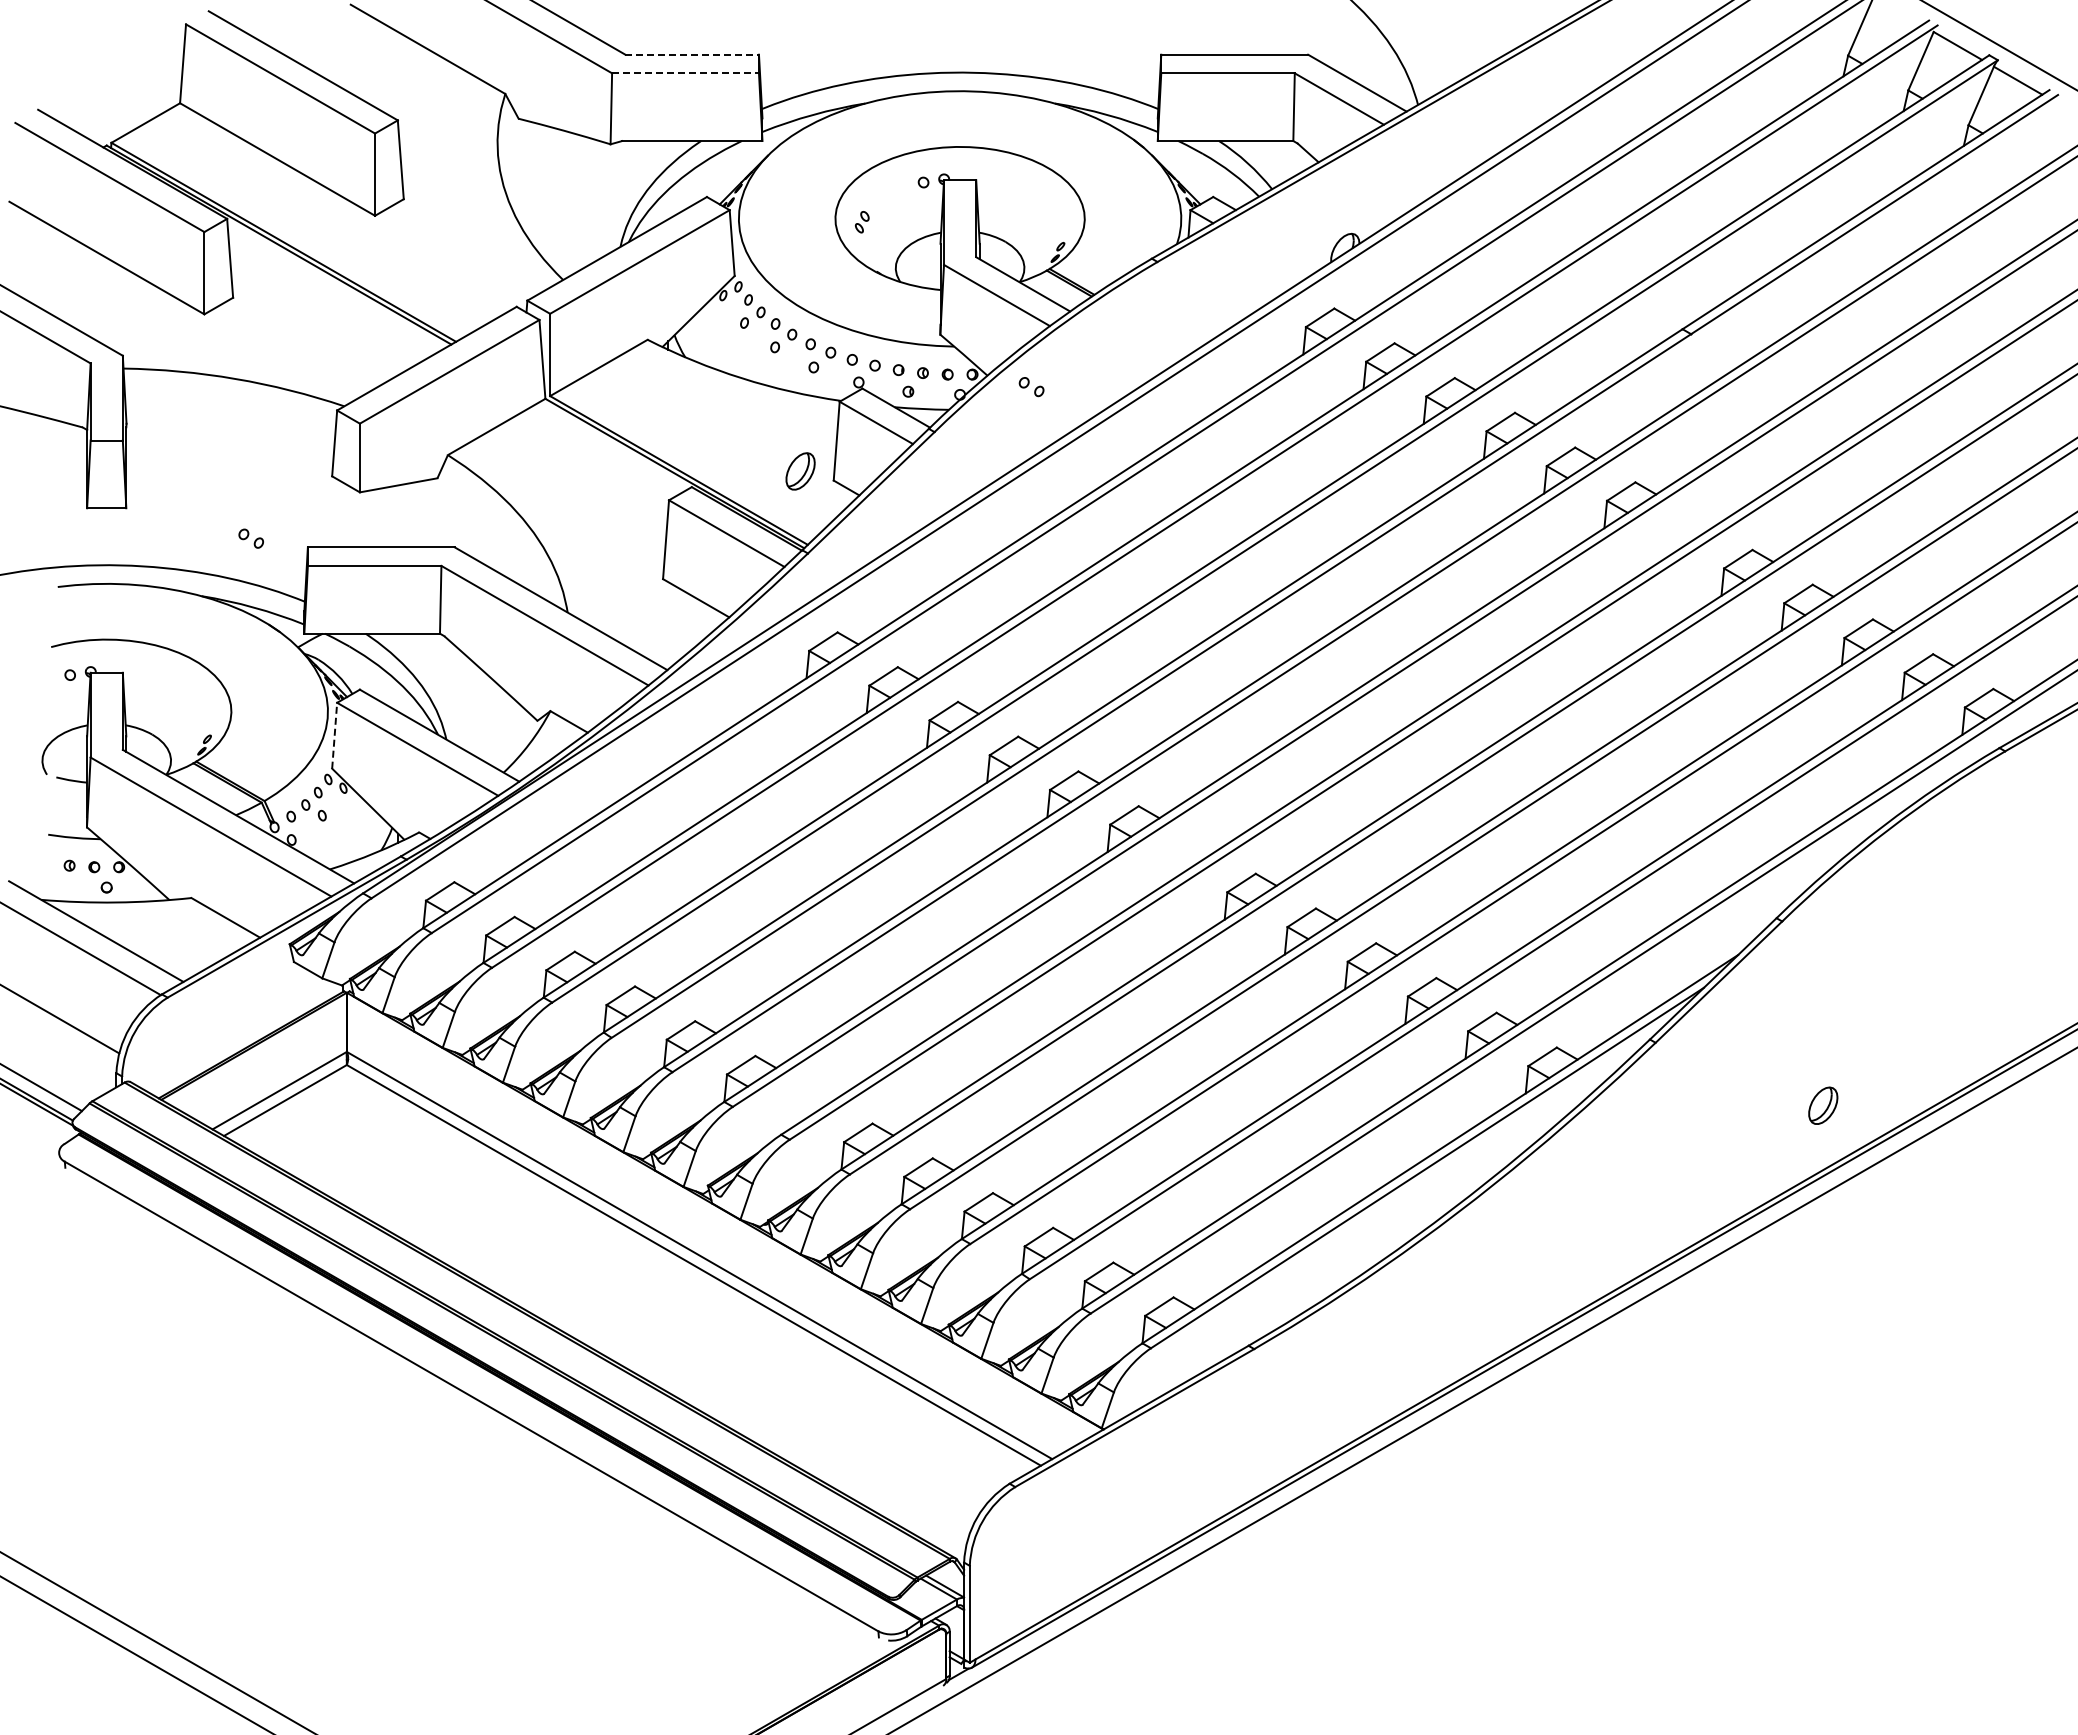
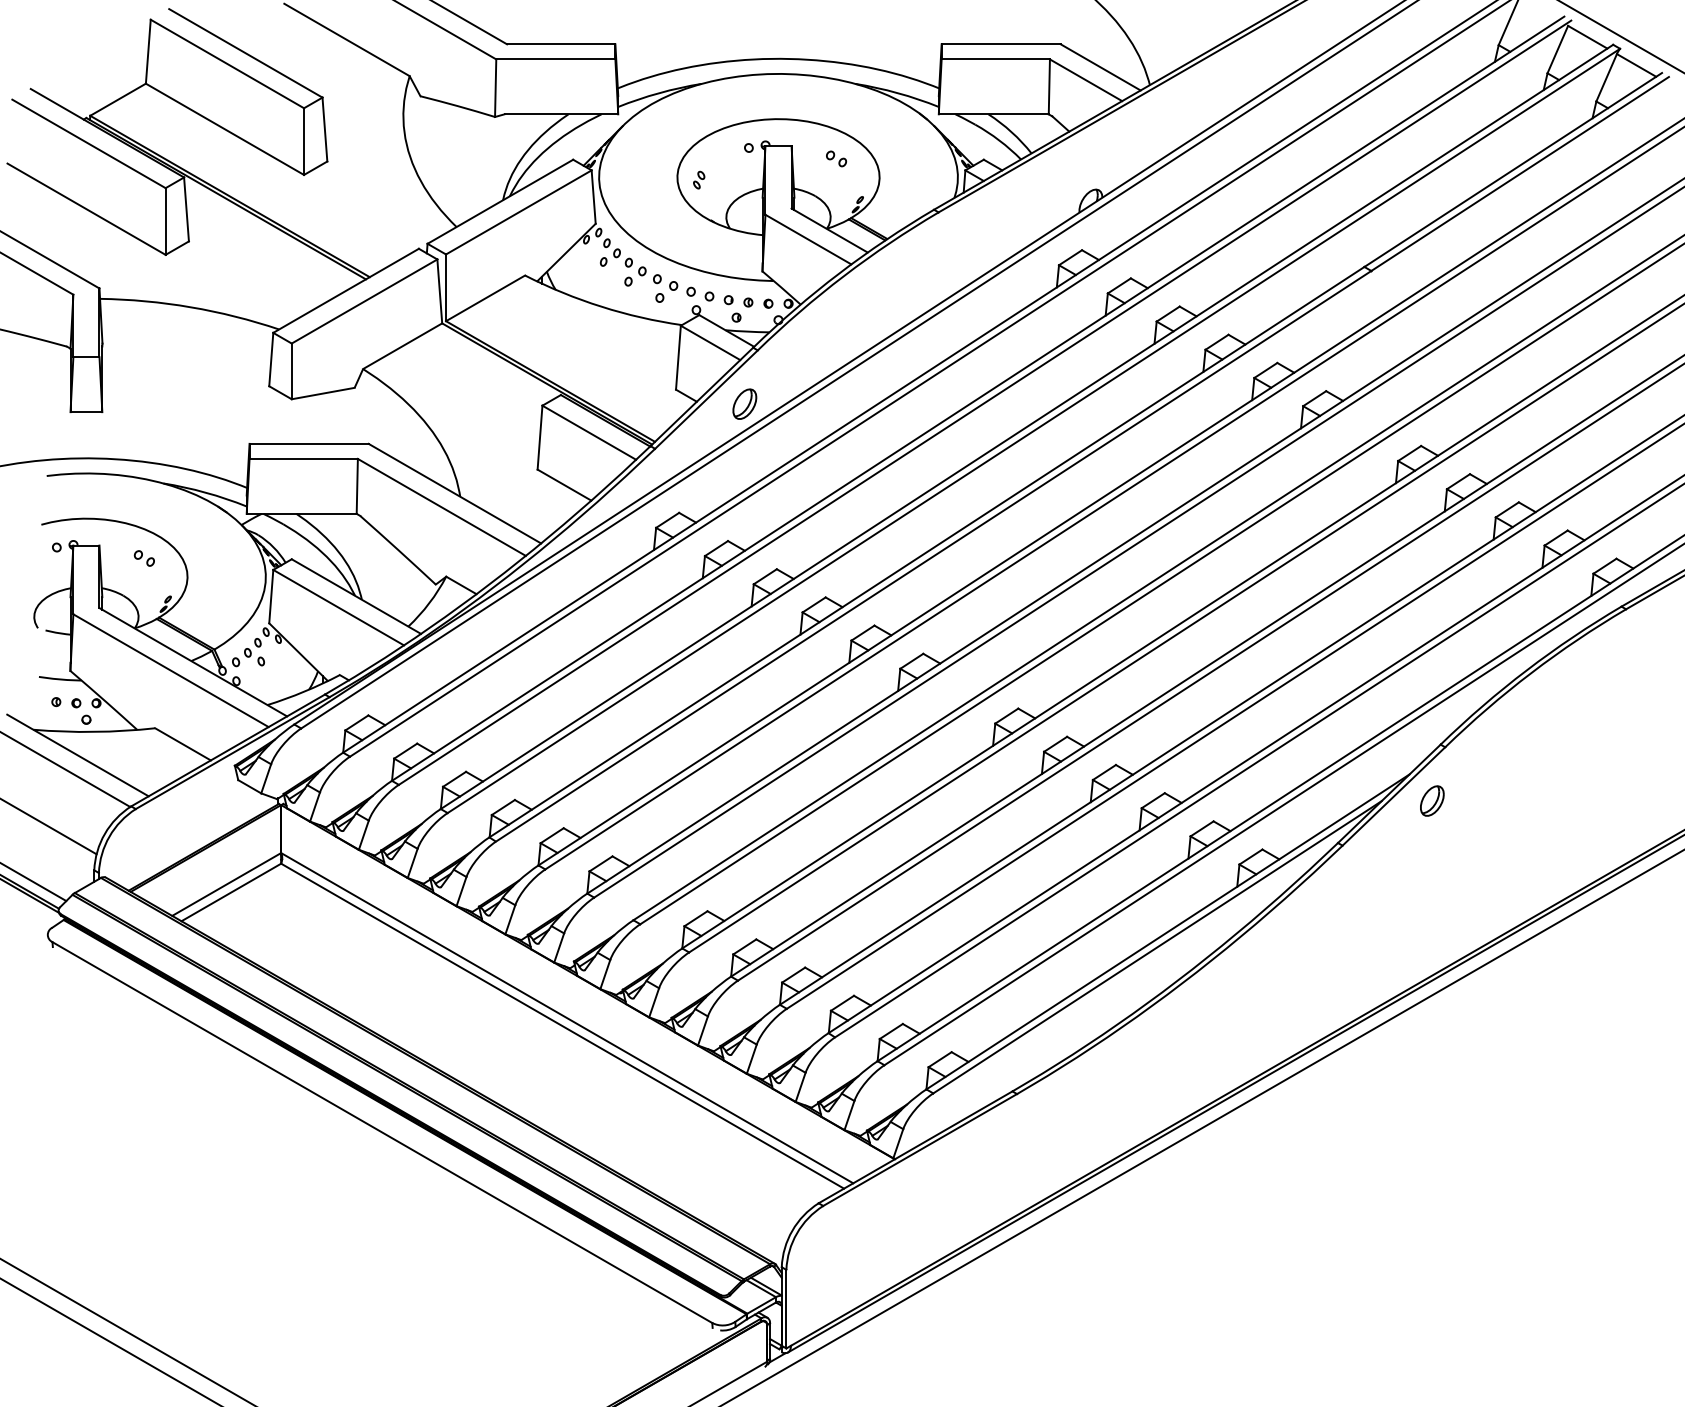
line: (692, 54) -> (561, 44), dashed -> solid
line: (686, 73) -> (556, 59), dashed -> solid
part: (1031, 387) -> (836, 159), moved
part: (800, 471) -> (744, 404), moved
part: (250, 538) -> (143, 558), moved
line: (334, 735) -> (271, 596), dashed -> solid
part: (1823, 1105) -> (1432, 800), moved

